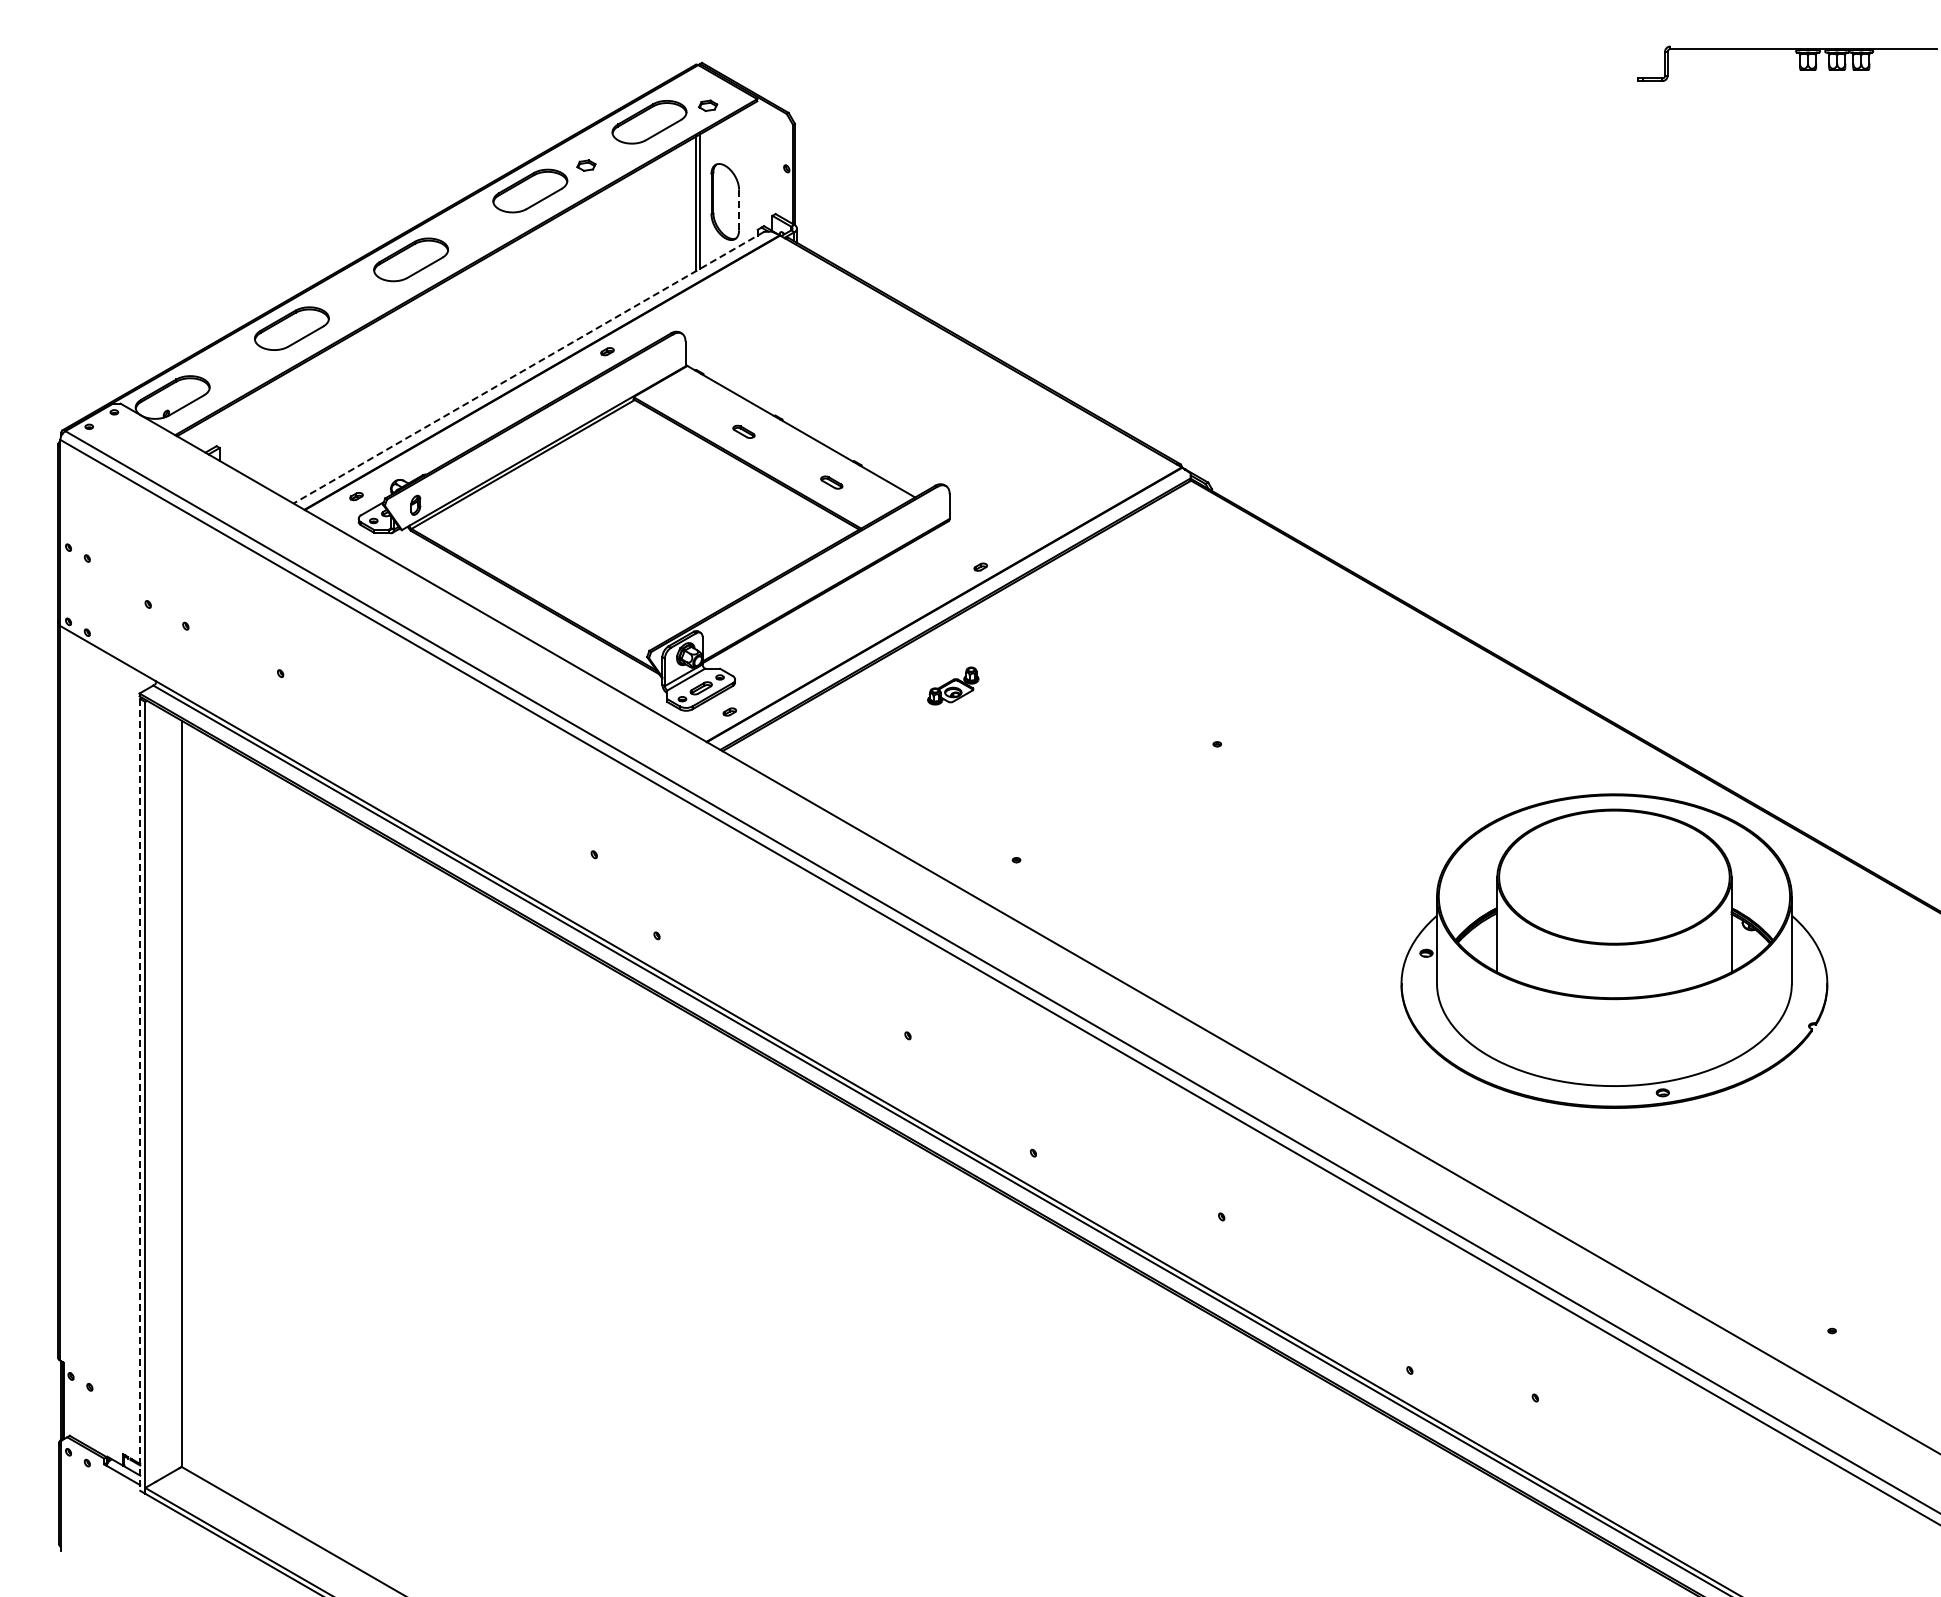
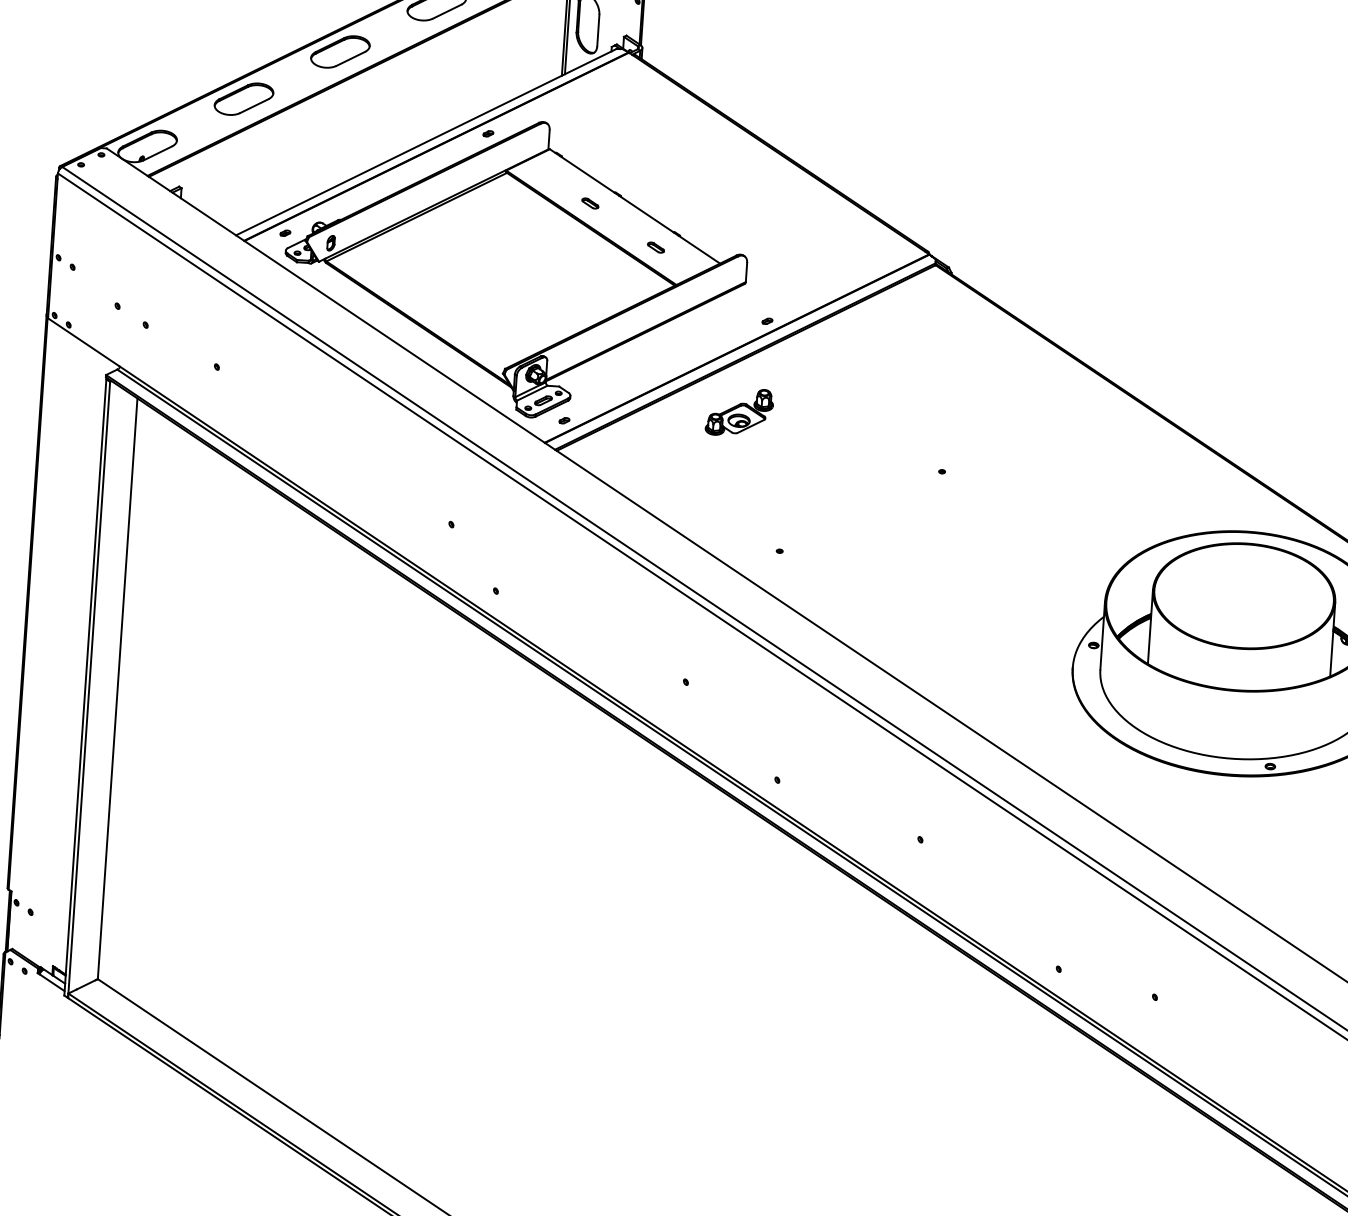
line: (739, 210) -> (598, 30), dashed -> solid
line: (528, 367) -> (426, 141), dashed -> solid
part: (953, 685) -> (739, 411), size x1.67
line: (140, 1094) -> (85, 687), dashed -> solid

